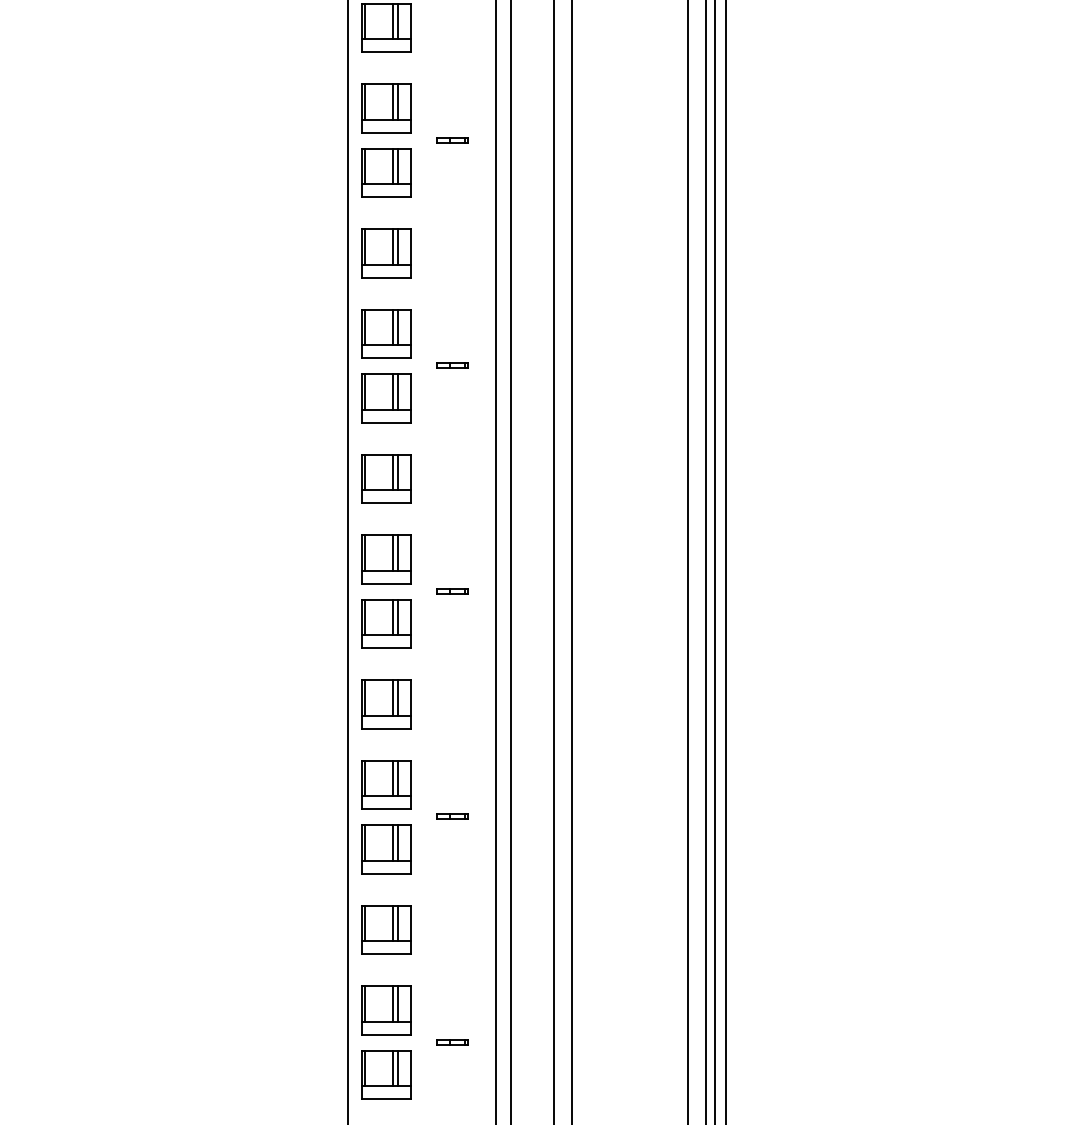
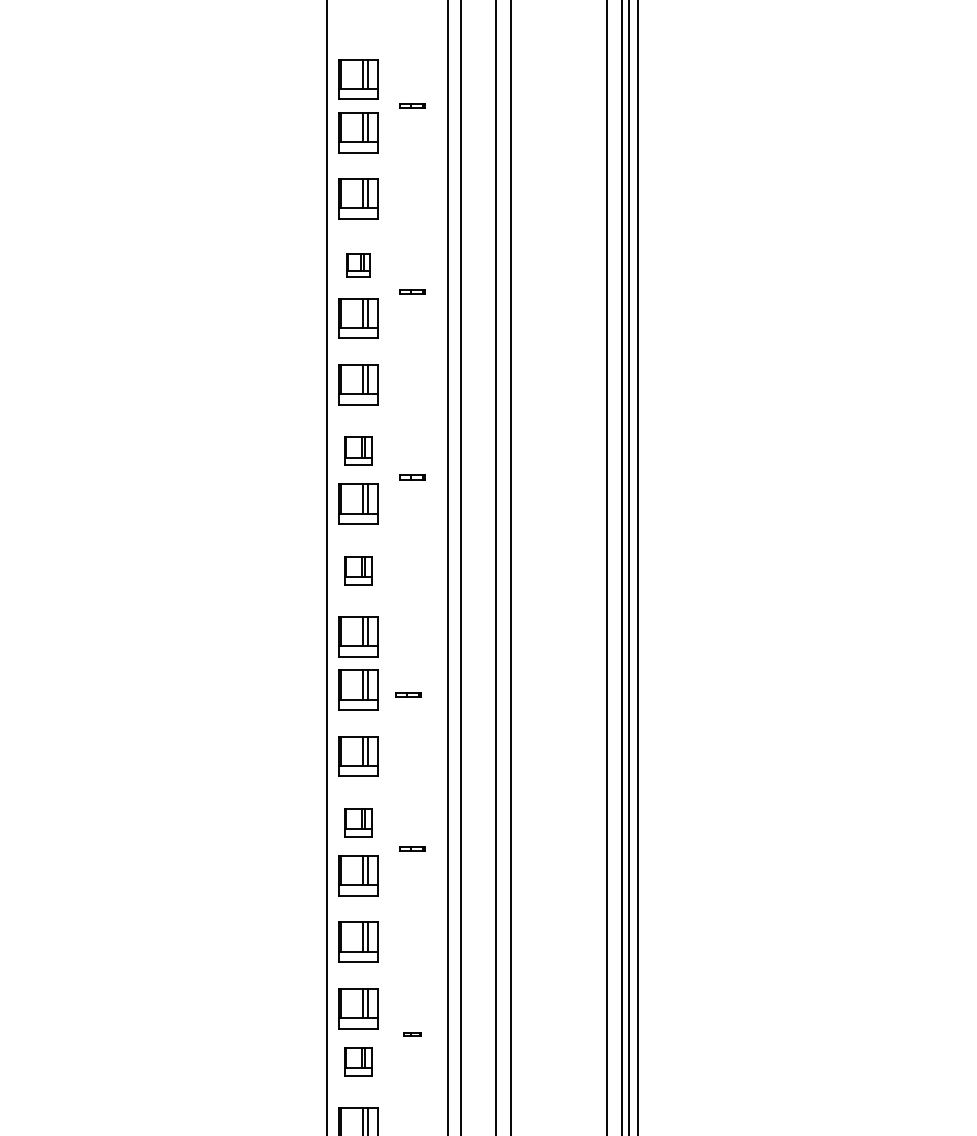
part: (386, 108) -> (358, 265), size x0.6
part: (386, 333) -> (358, 450), size x0.7
part: (386, 478) -> (358, 570), size x0.7
part: (452, 590) -> (408, 694), moved
part: (386, 784) -> (358, 822), size x0.7
part: (452, 1041) -> (412, 1034), size x0.7
part: (386, 1074) -> (358, 1061), size x0.7

